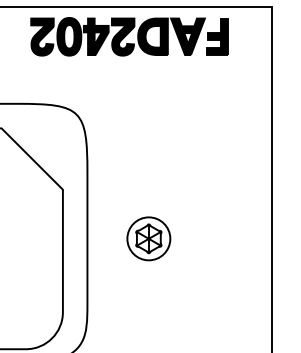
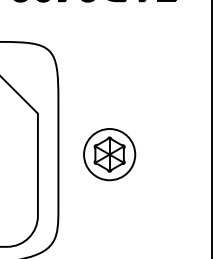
part: (148, 238) -> (109, 154), size x1.43

